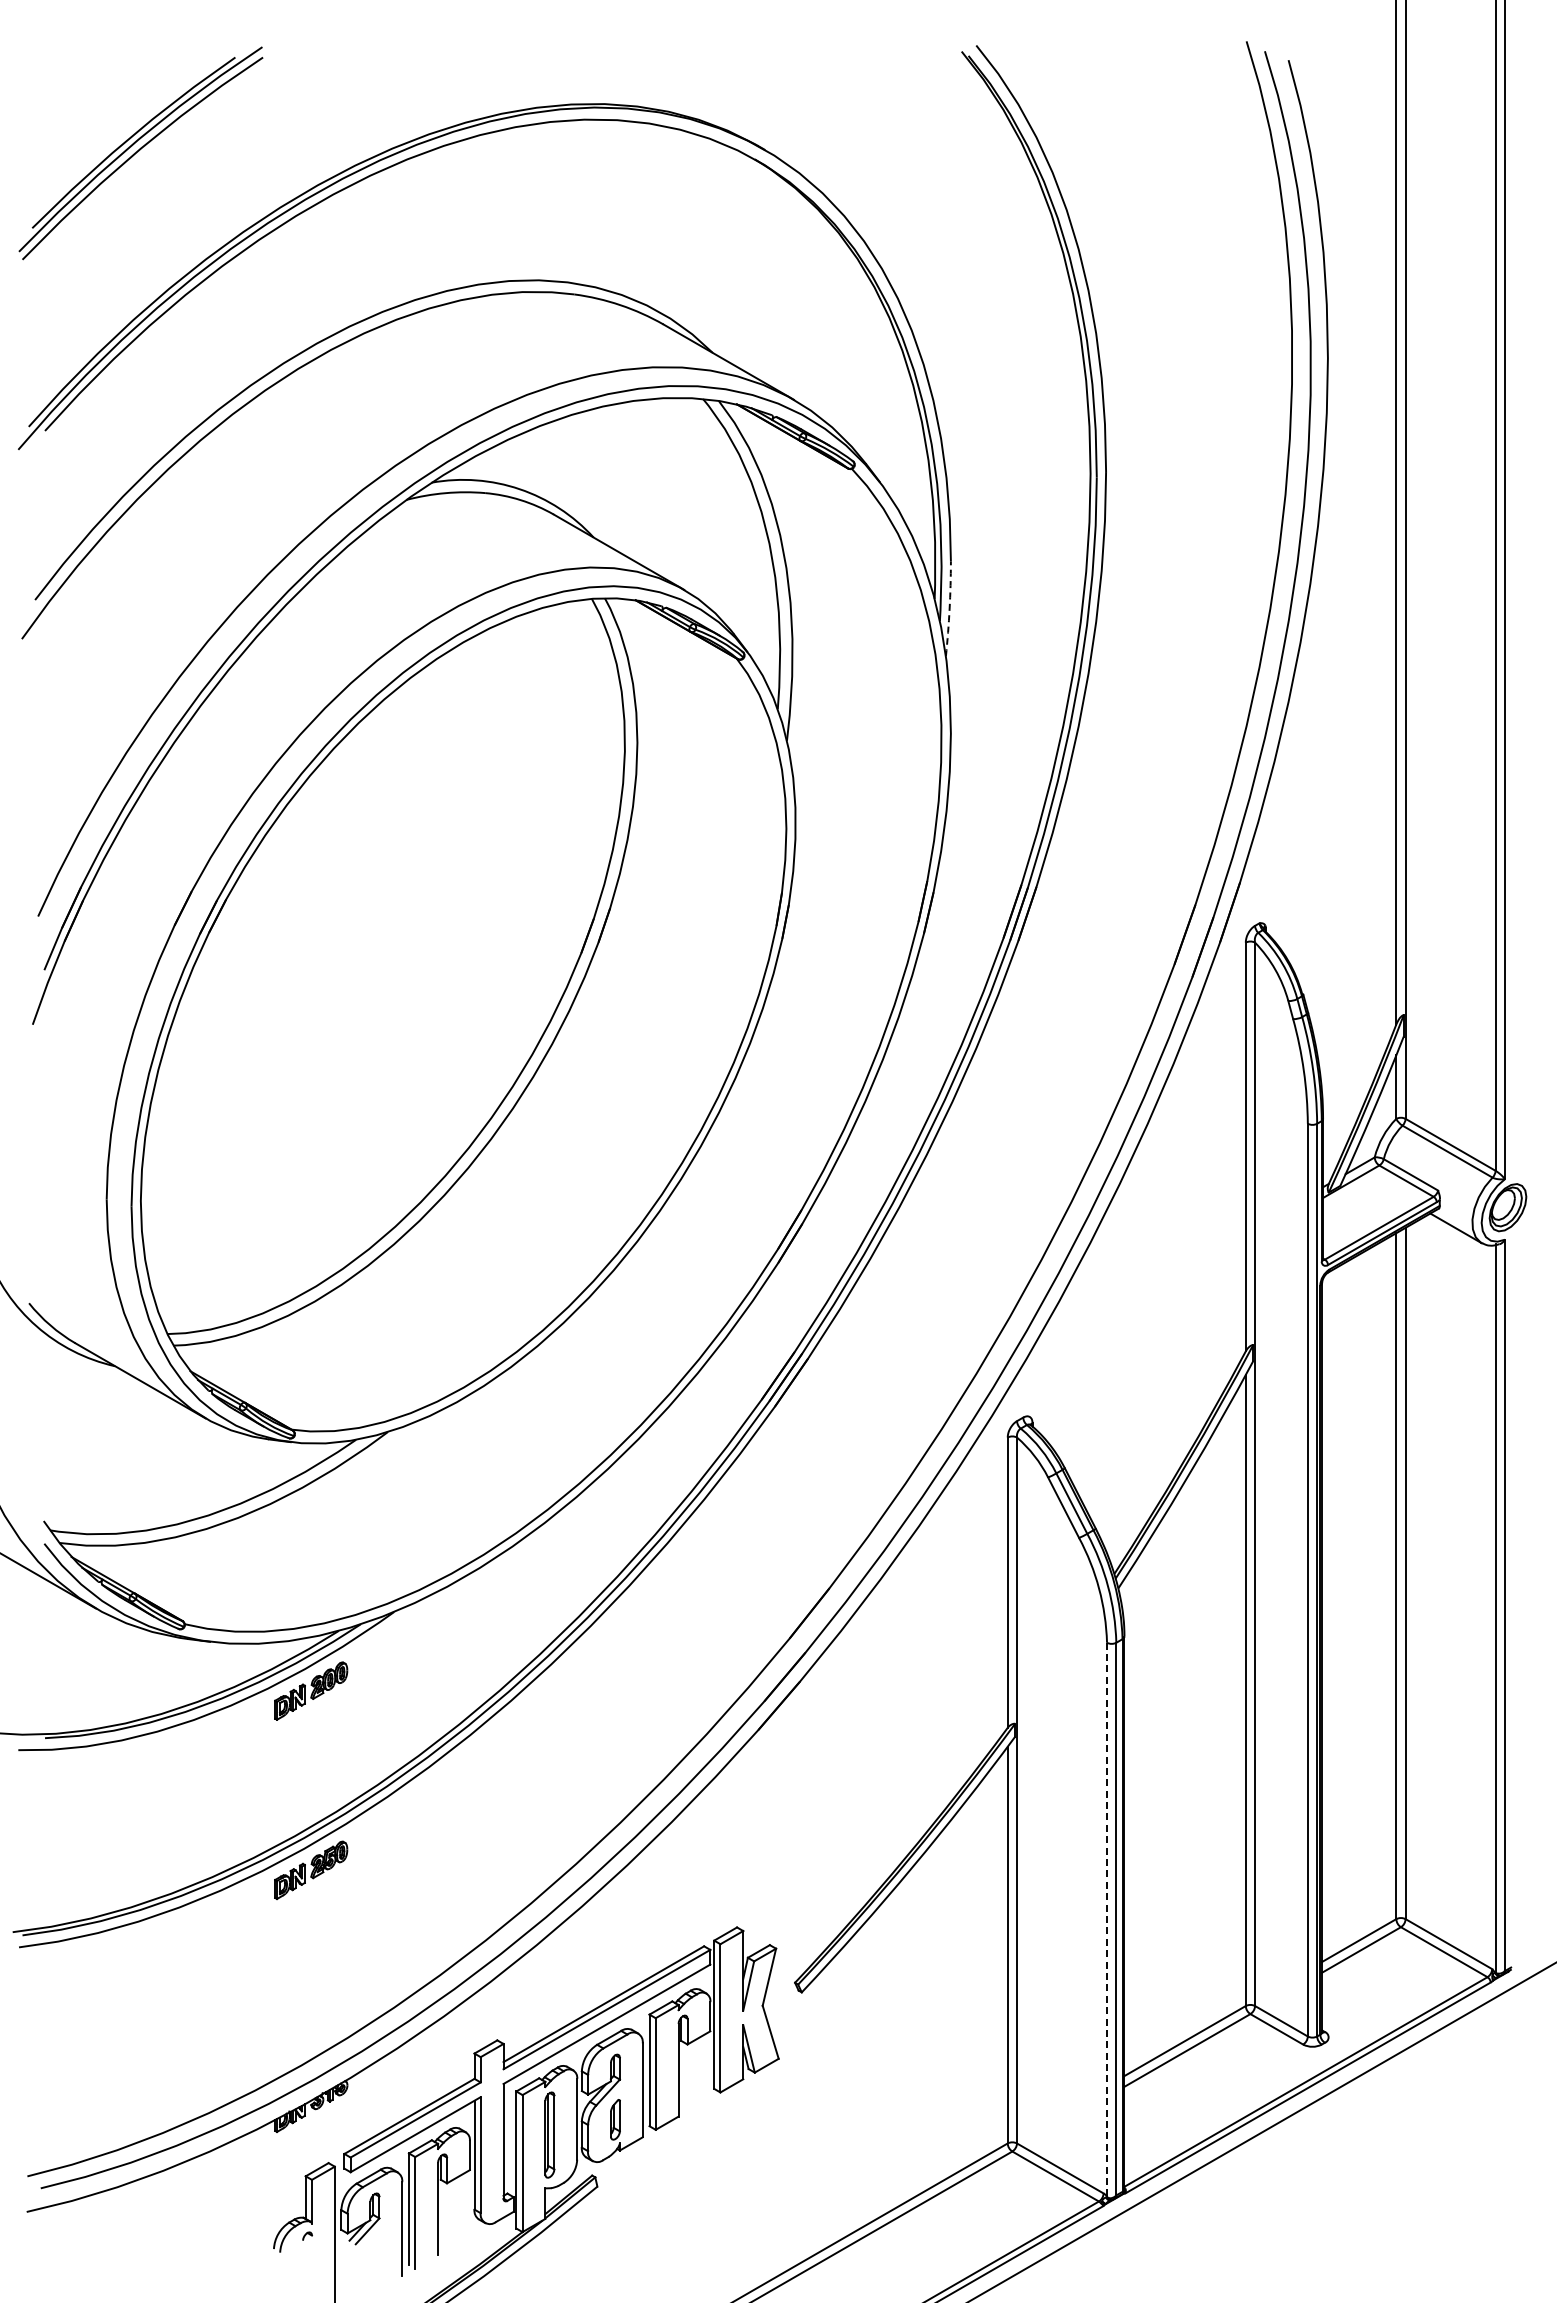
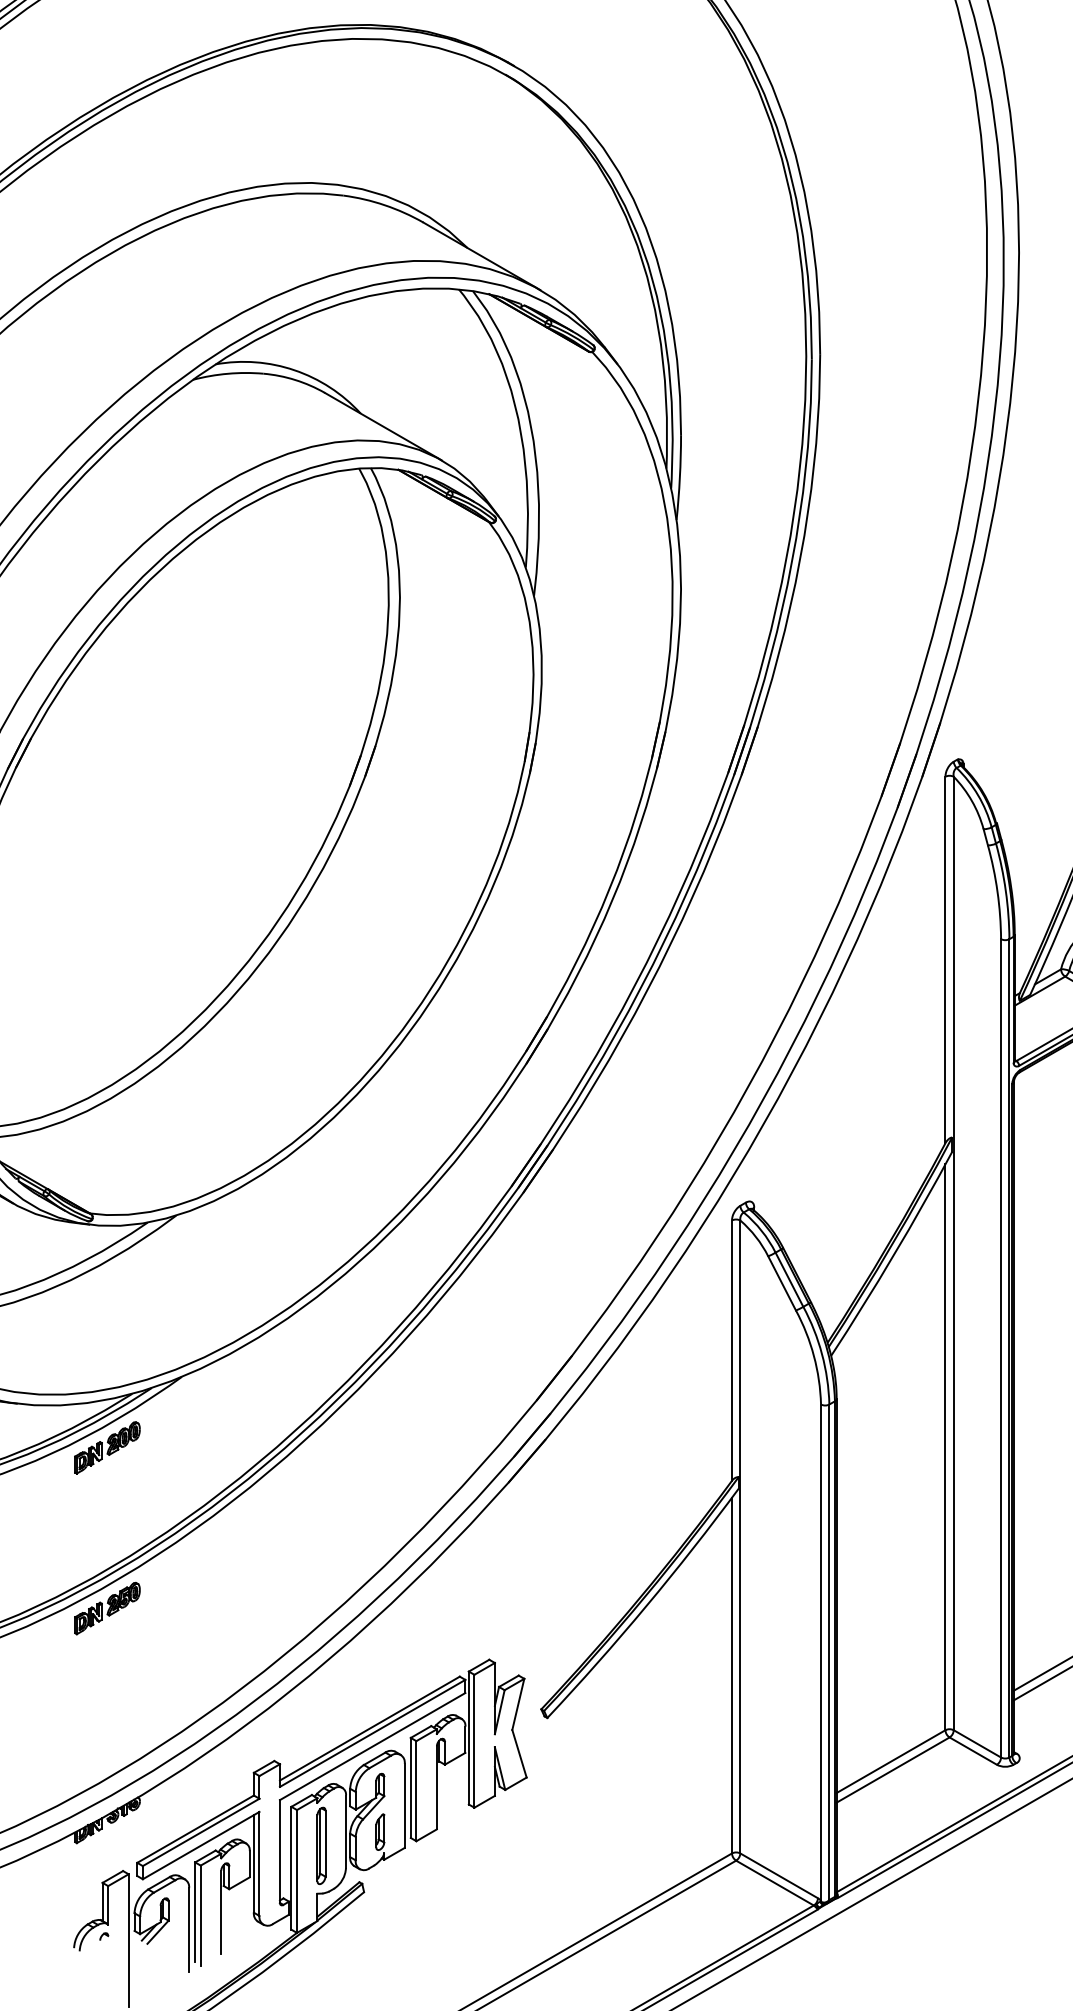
arc: (949, 609) -> (679, 478), dashed -> solid
line: (1107, 1919) -> (821, 1652), dashed -> solid

